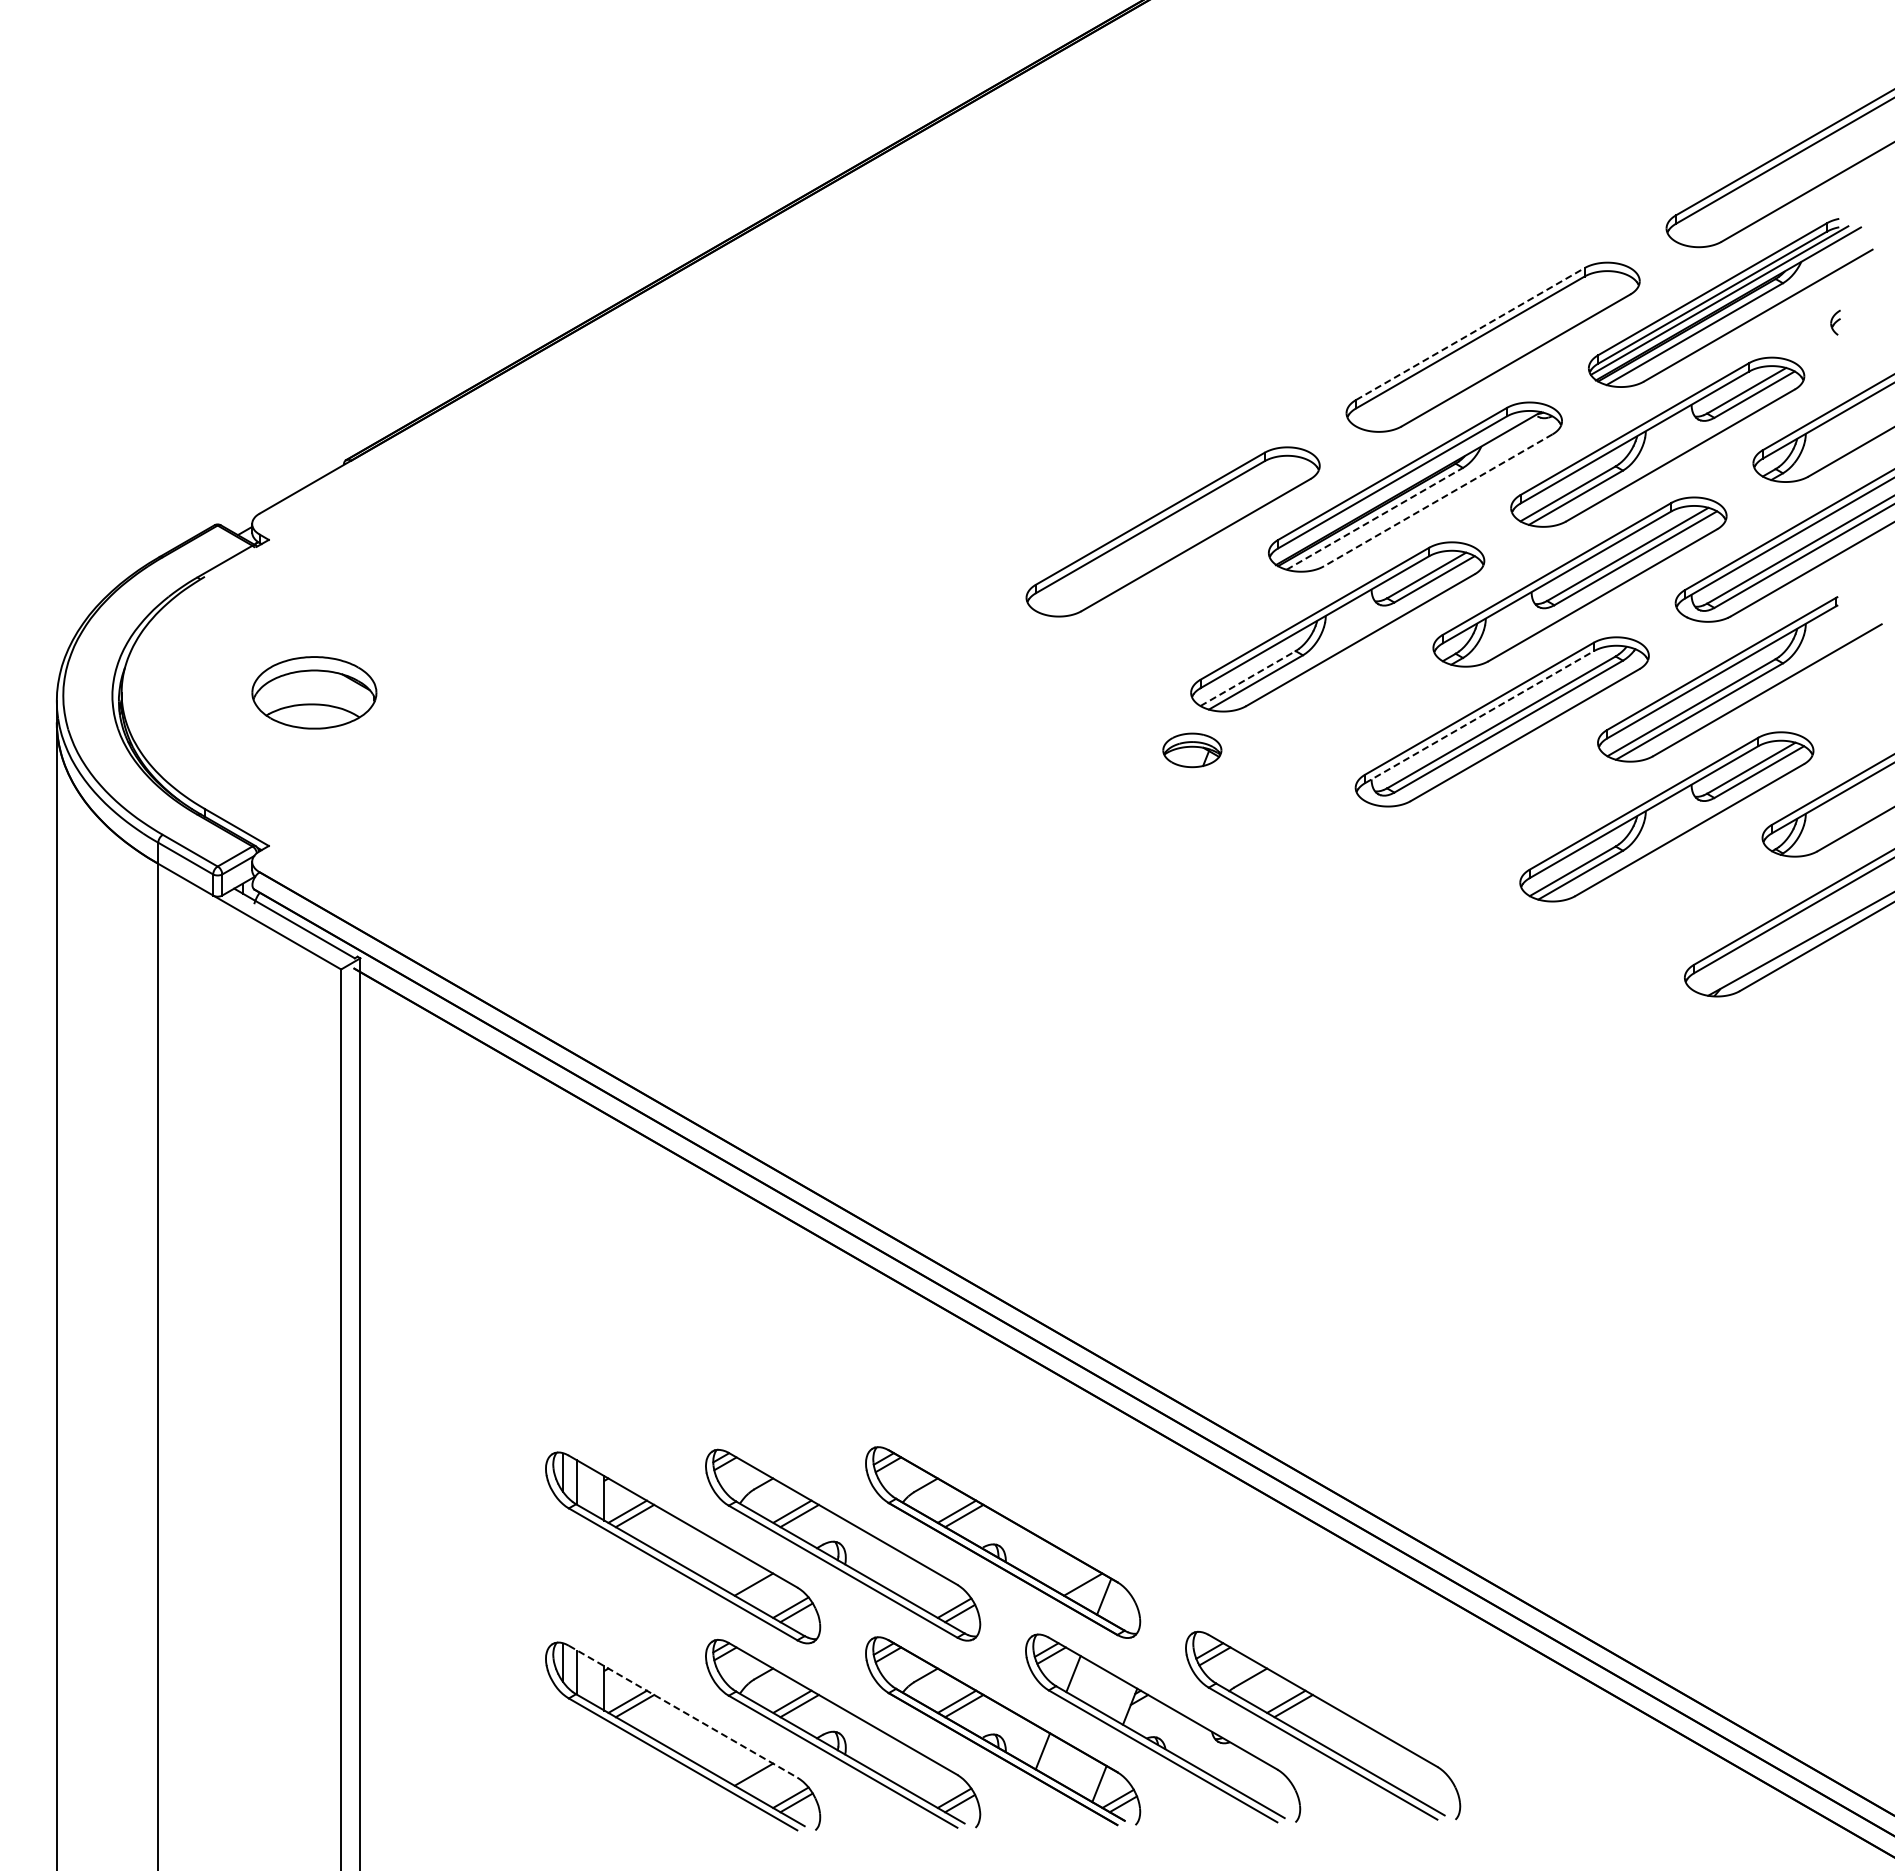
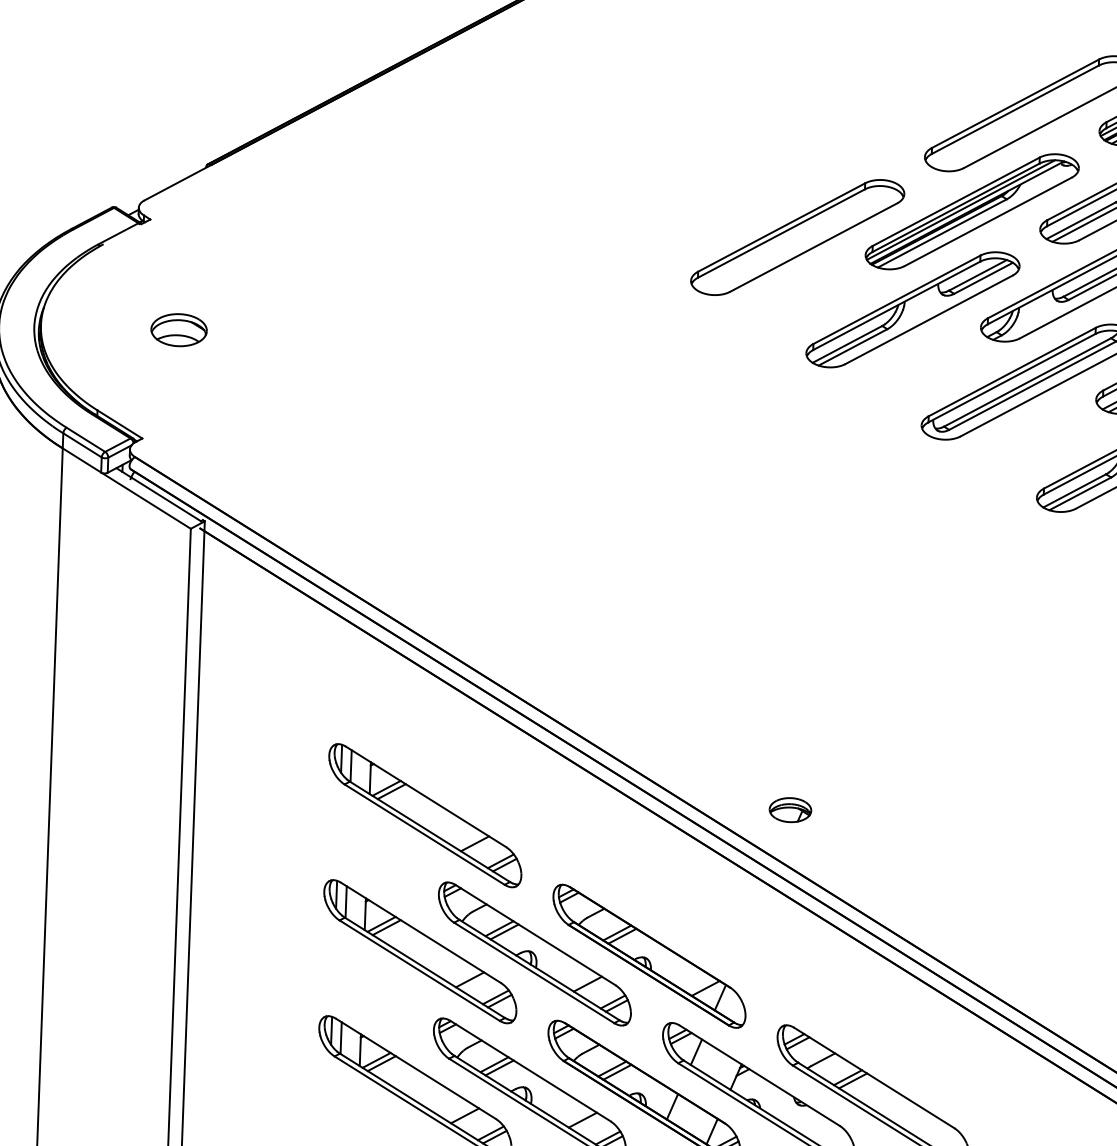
line: (1470, 334) -> (1015, 104), dashed -> solid
line: (1399, 484) -> (960, 209), added
line: (1438, 500) -> (988, 221), dashed -> solid
line: (1374, 518) -> (942, 233), dashed -> solid
line: (1248, 678) -> (847, 344), dashed -> solid
part: (314, 692) -> (179, 329), size x0.62
line: (1479, 717) -> (1012, 378), dashed -> solid
part: (1192, 750) -> (790, 810), moved
part: (683, 1357) -> (425, 815), added
line: (918, 1584) -> (587, 984), added
line: (683, 1711) -> (416, 1068), dashed -> solid
line: (918, 1774) -> (582, 1120), added

